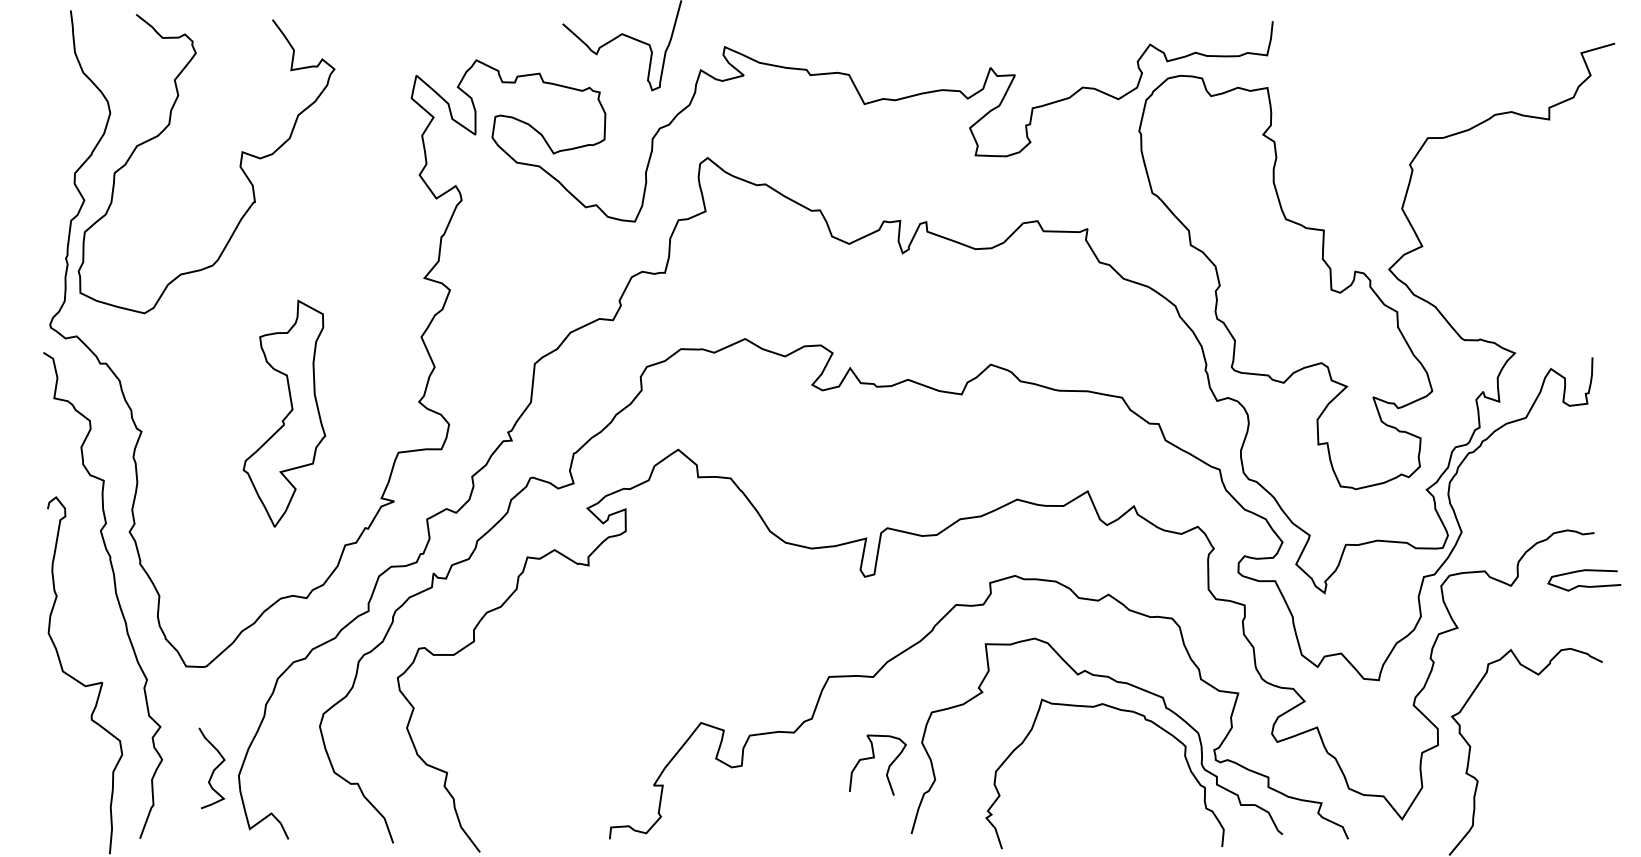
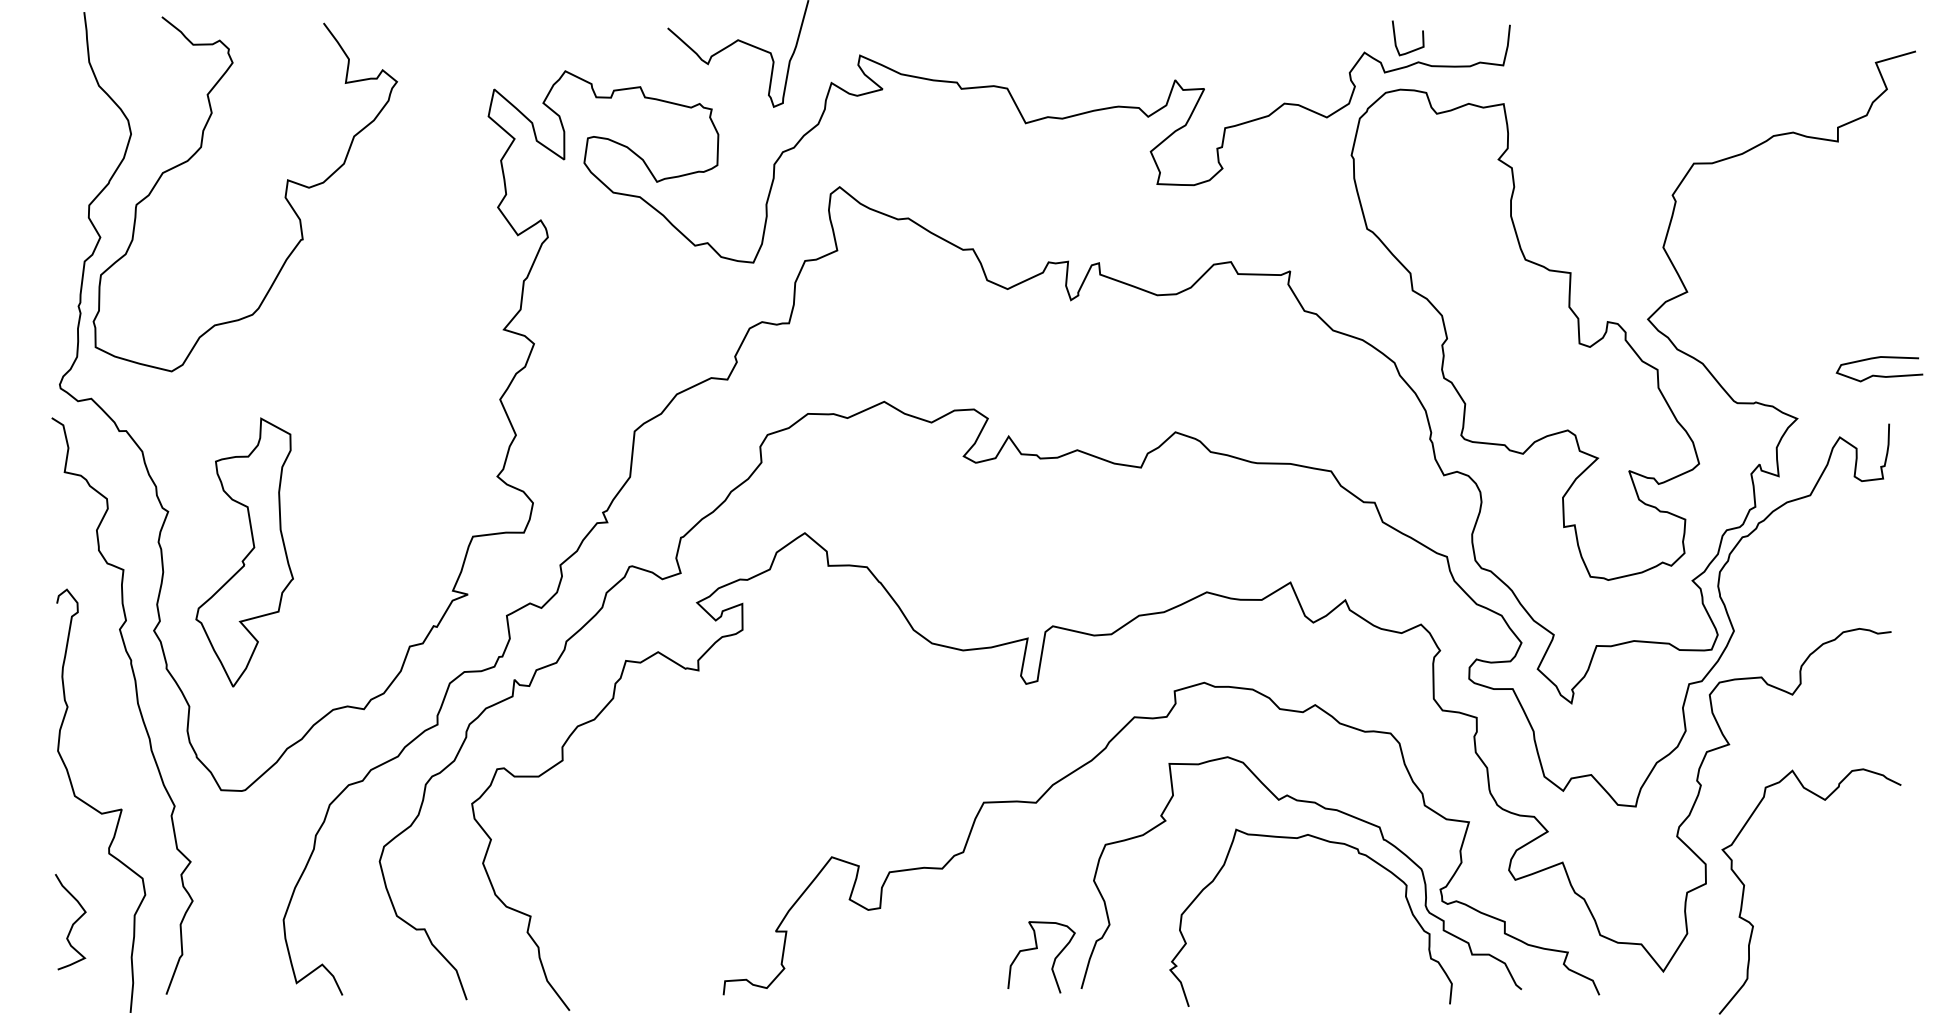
curve: (1177, 34) -> (1396, 40), added
part: (284, 413) -> (244, 552), moved
curve: (1584, 585) -> (1879, 375), moved
curve: (873, 758) -> (1036, 949), moved
curve: (213, 769) -> (72, 923), moved

